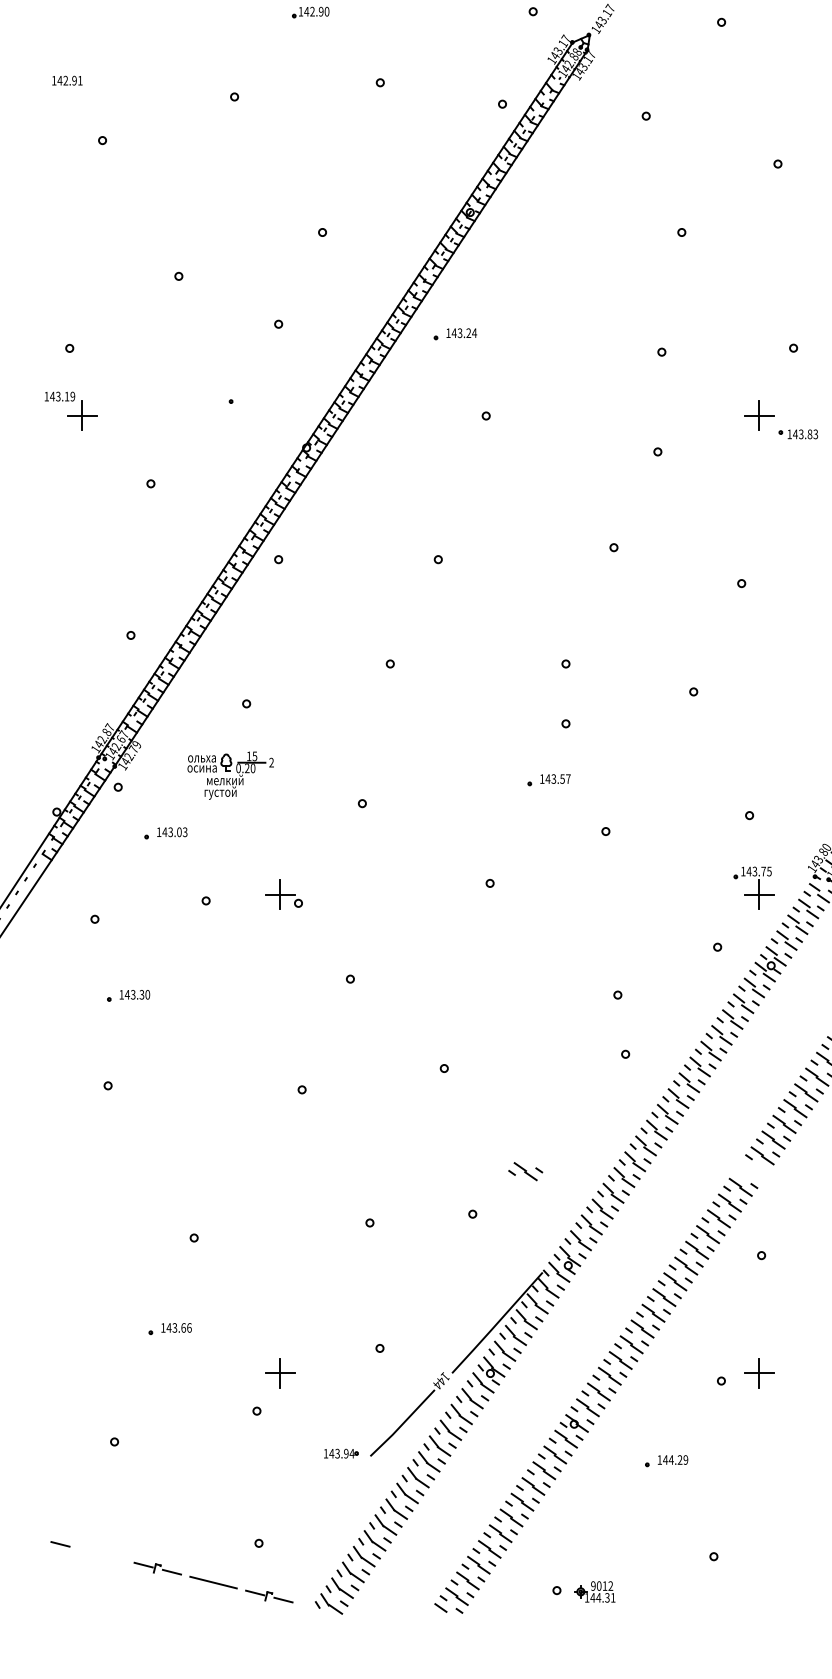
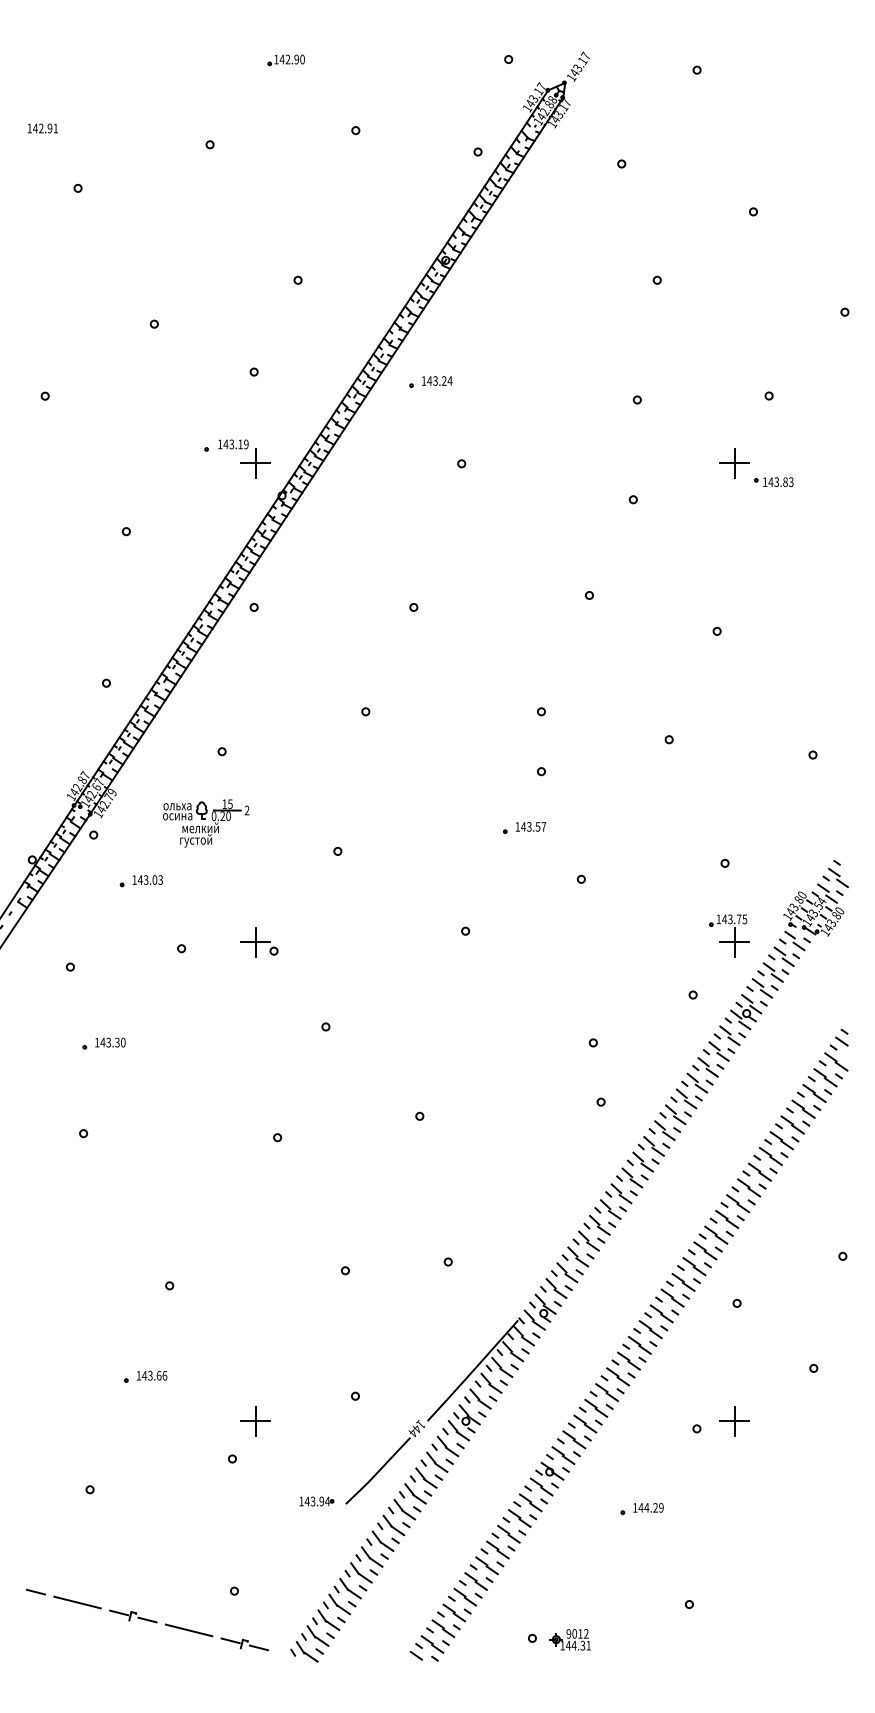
part: (71, 410) -> (244, 458), moved
part: (525, 1171) -> (726, 1219), moved
line: (102, 1554) -> (77, 1602), added

